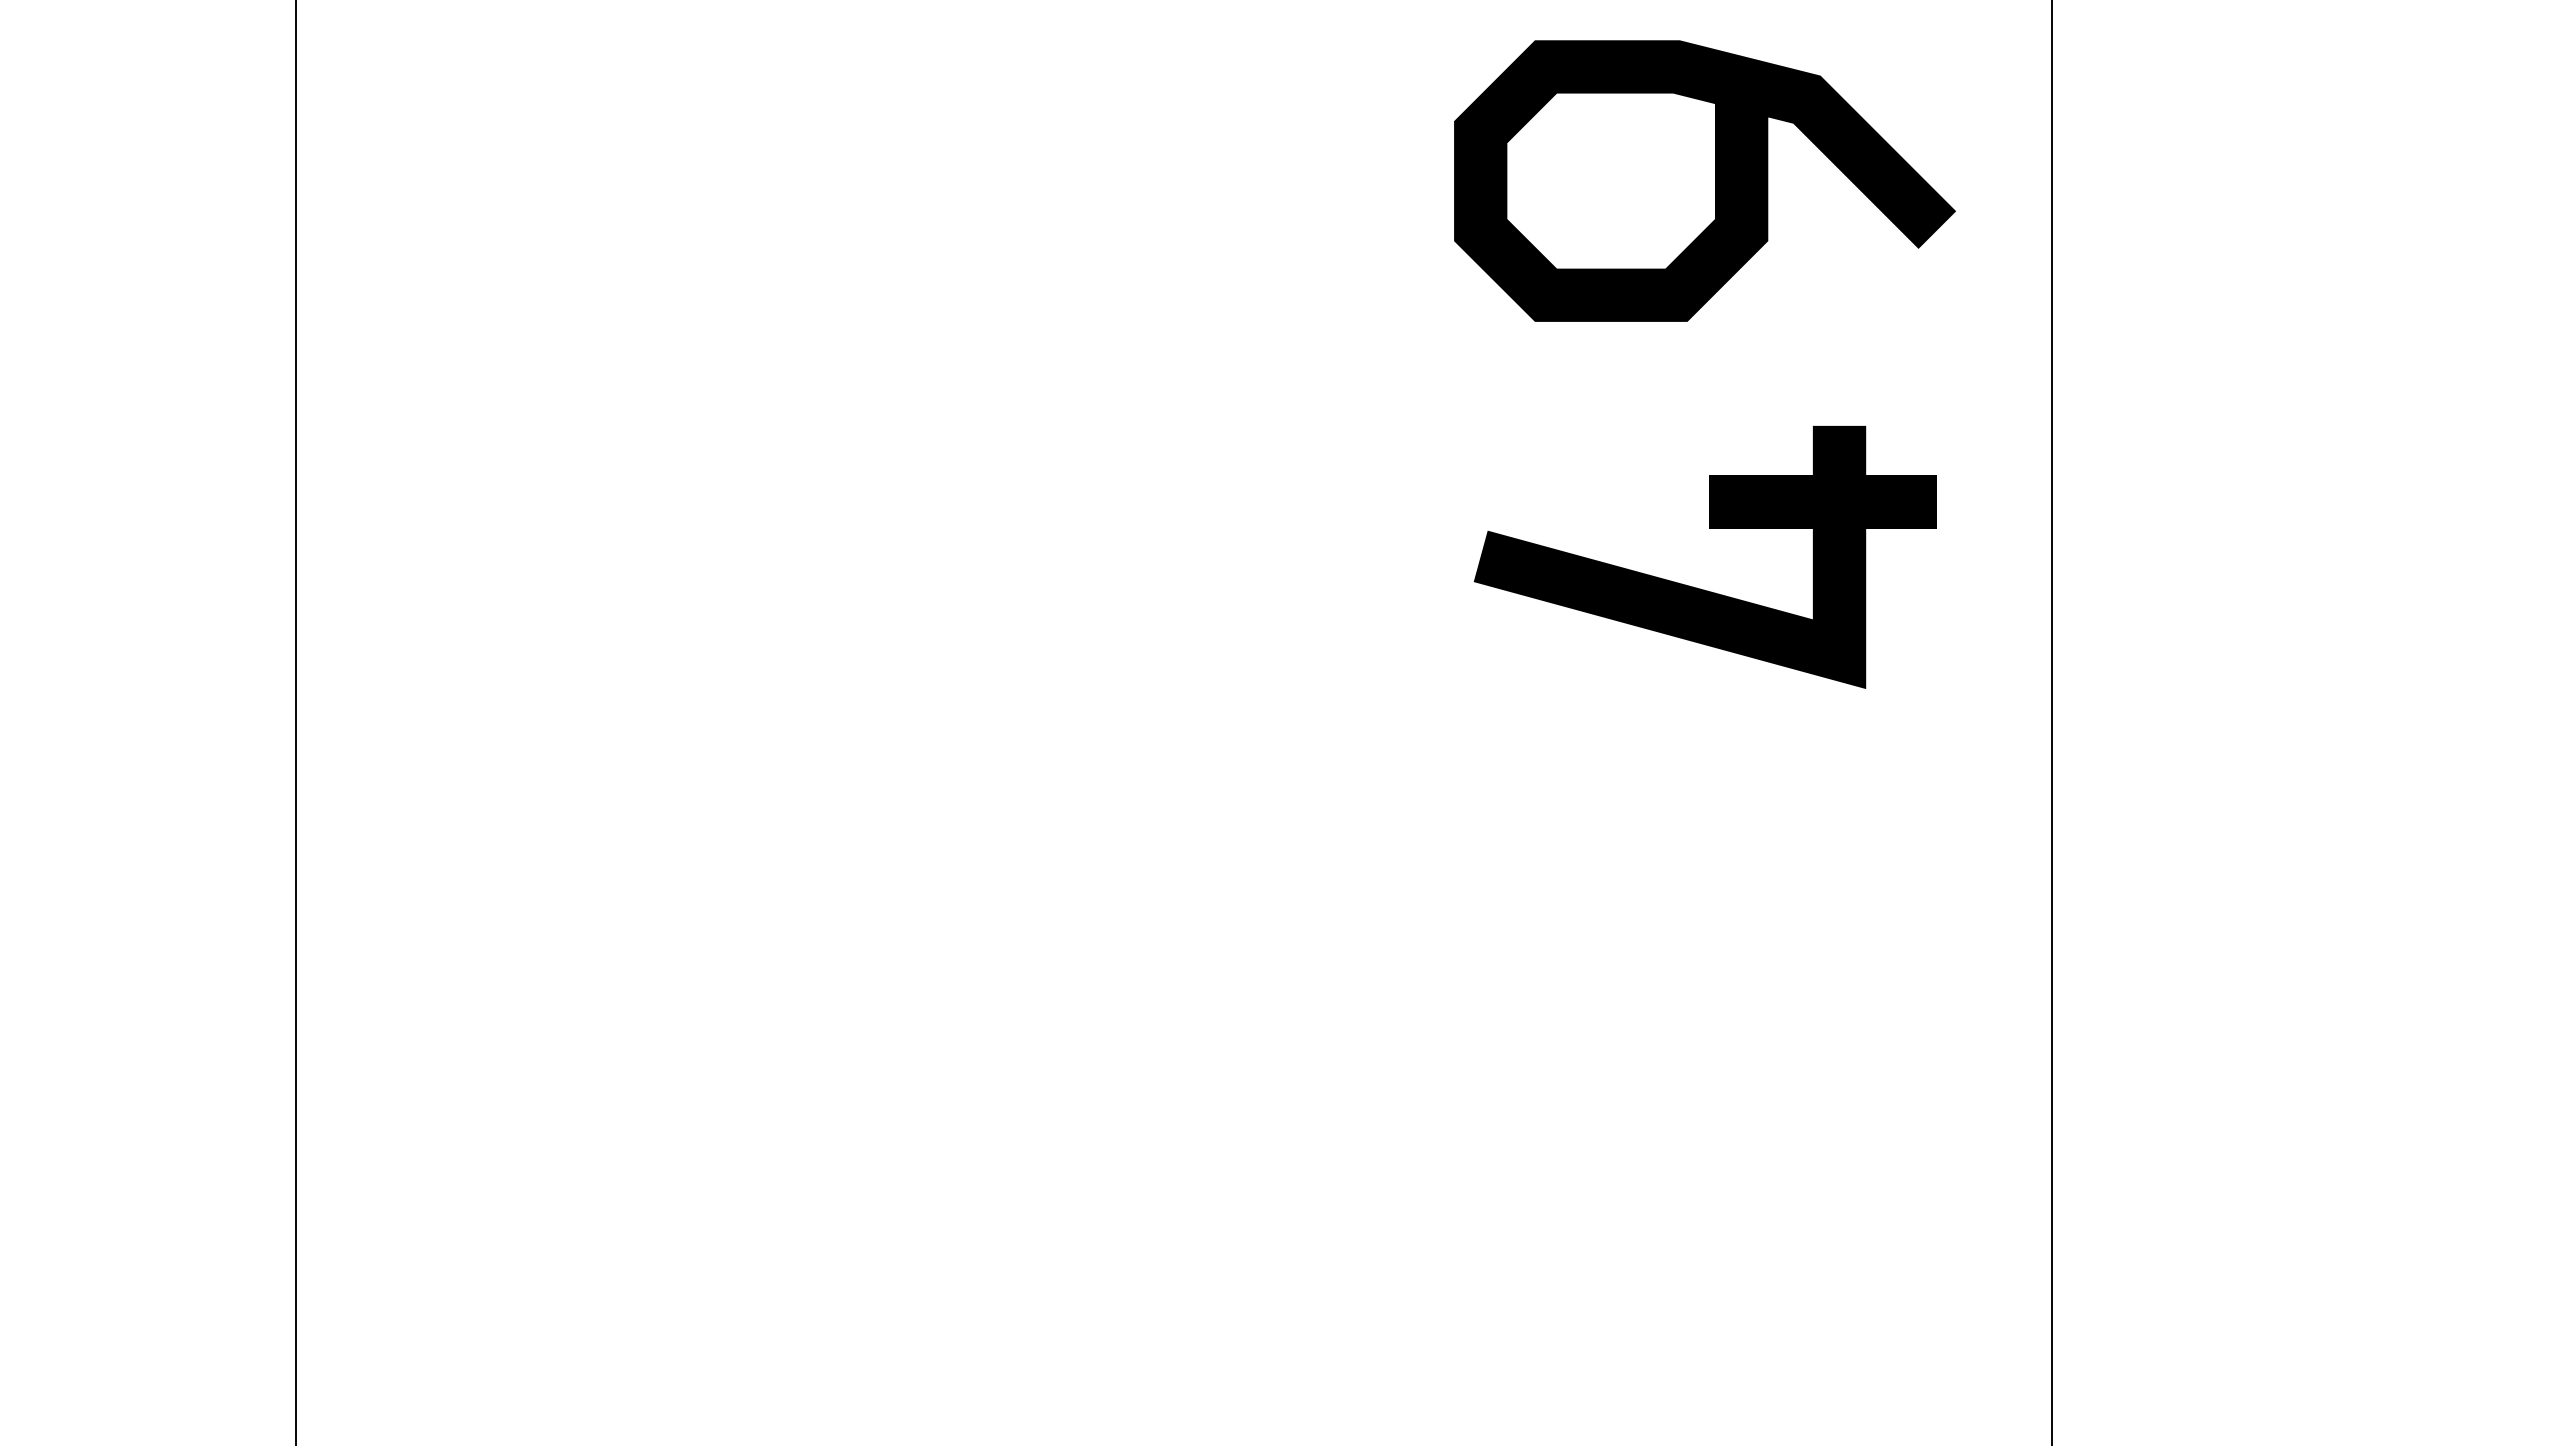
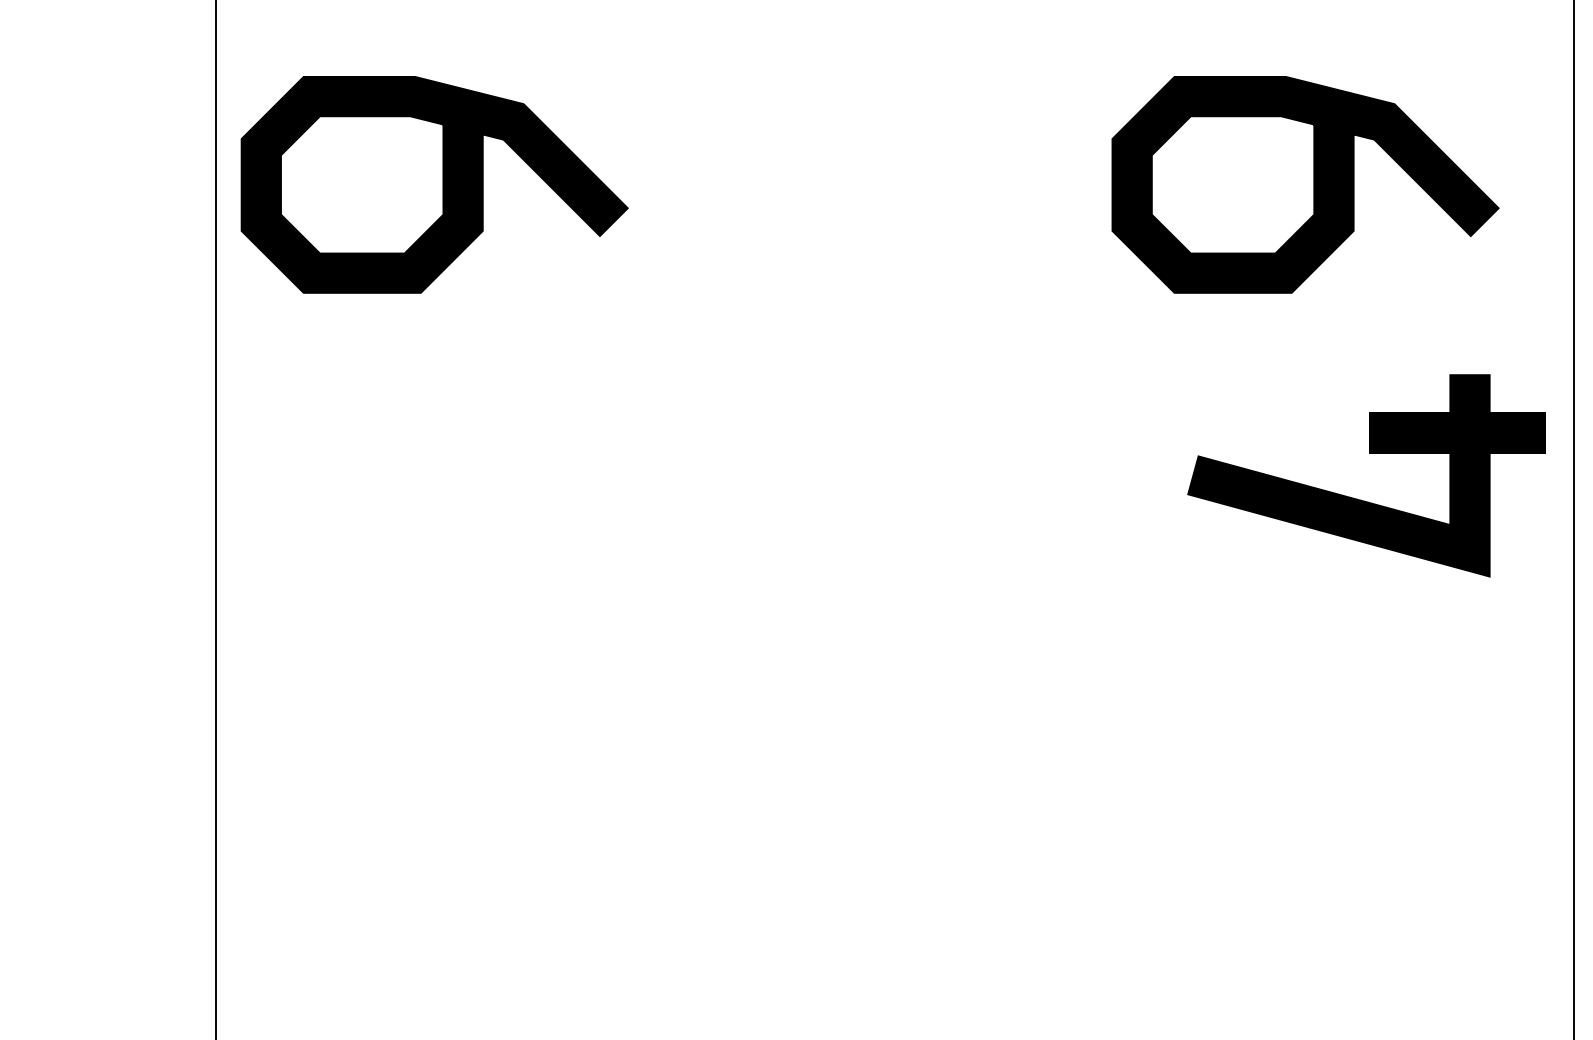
curve: (589, 180) -> (442, 184), added
part: (1709, 528) -> (1369, 453), moved

